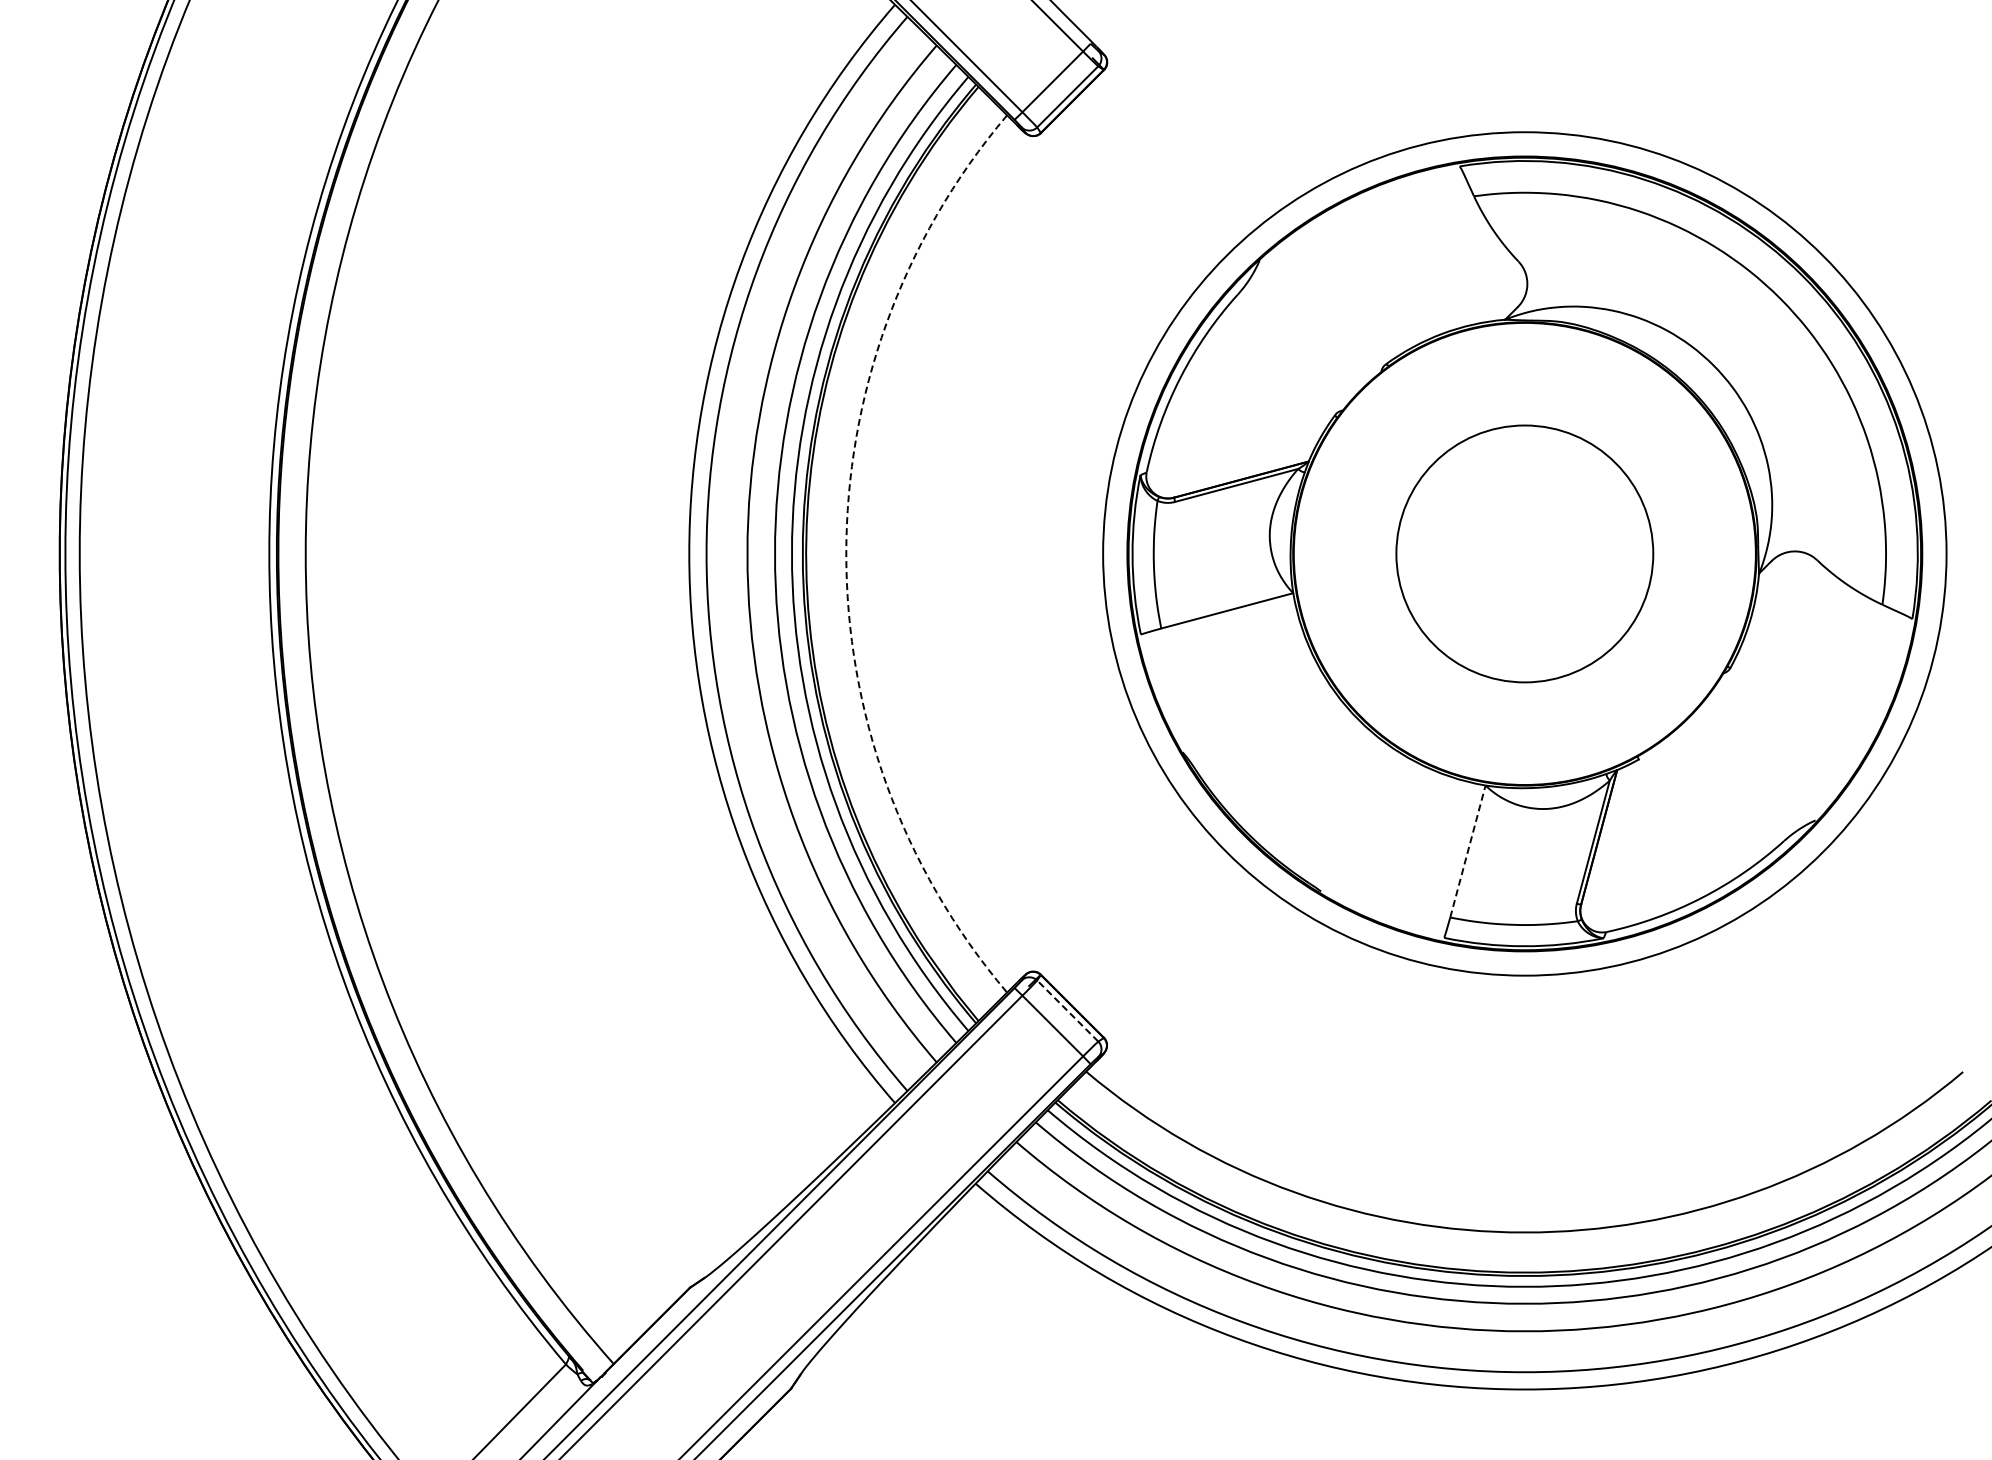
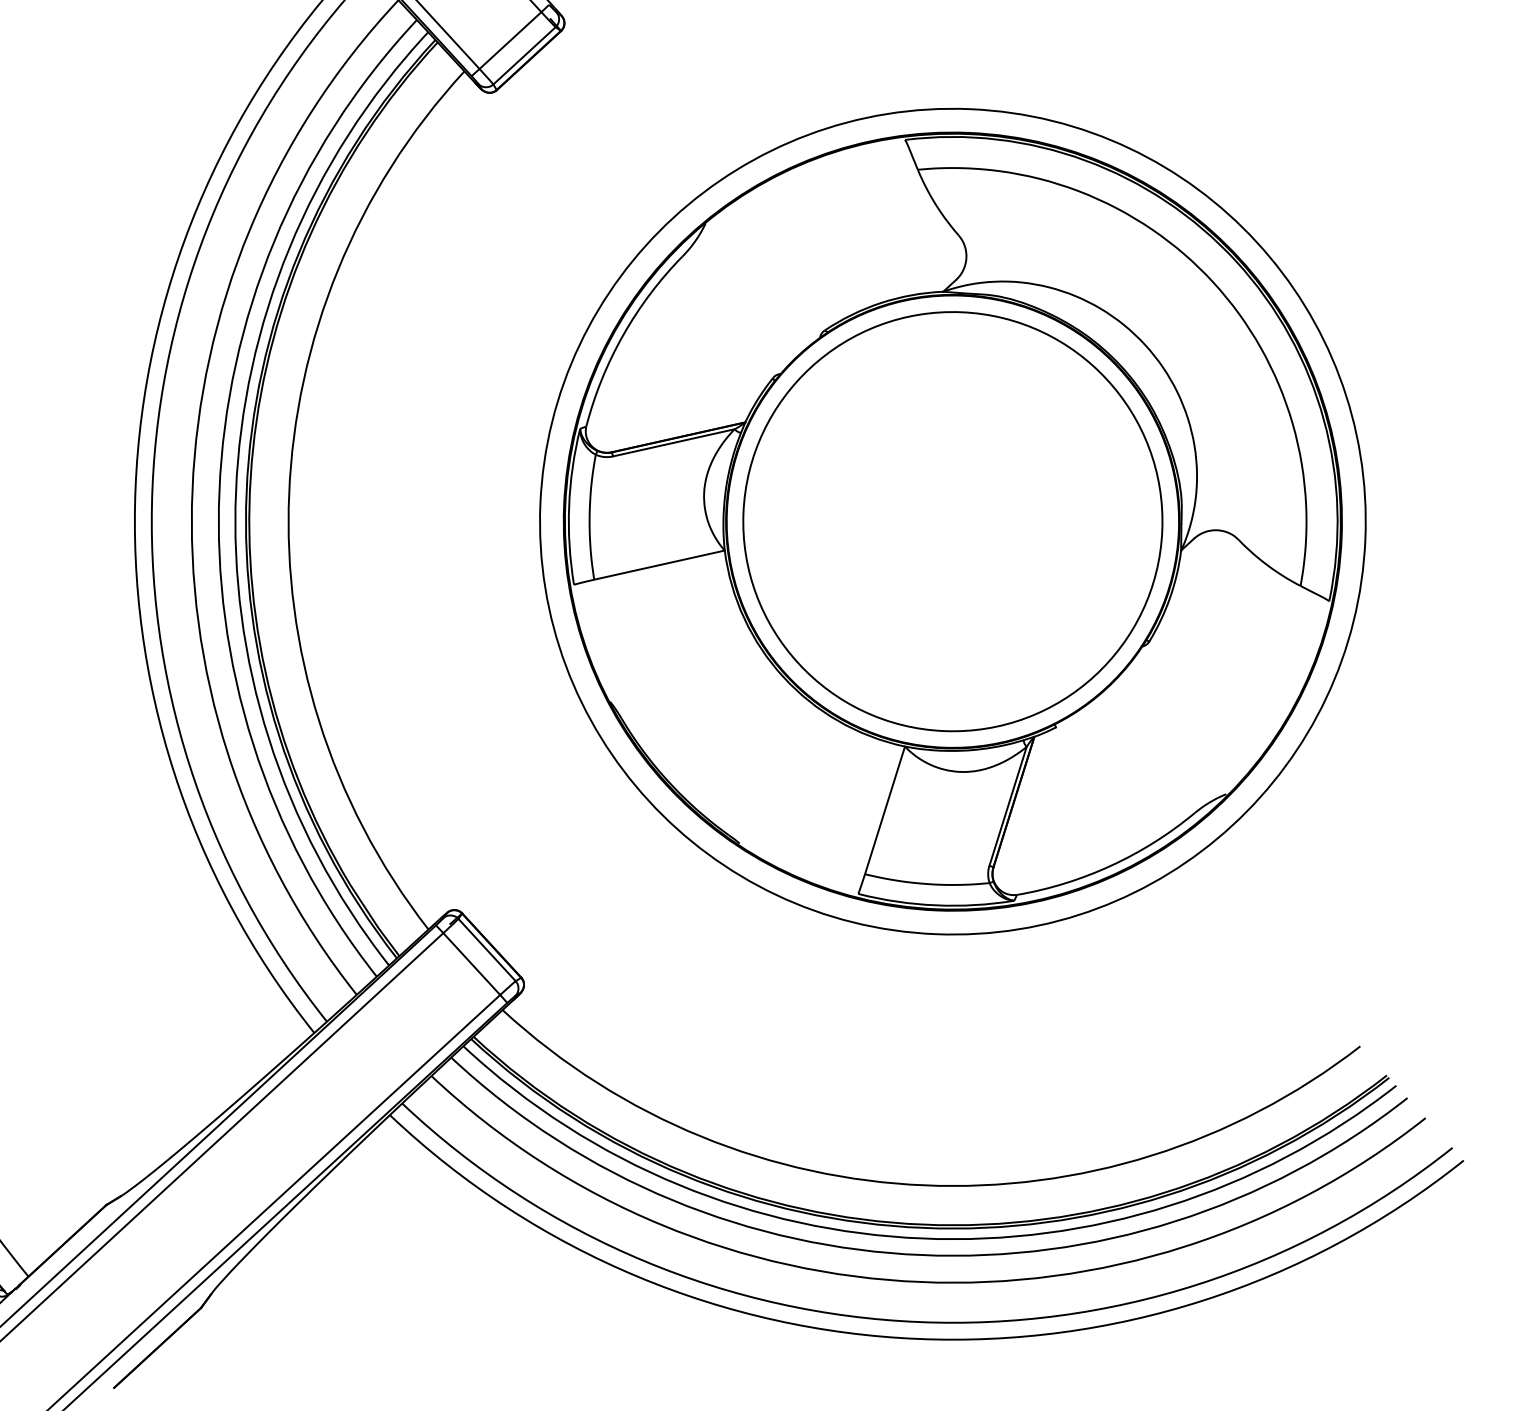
arc: (846, 553) -> (289, 493), dashed -> solid
circle: (1524, 553) -> (952, 521), size x1.67
line: (1468, 851) -> (885, 810), dashed -> solid
line: (1067, 1010) -> (486, 949), dashed -> solid

